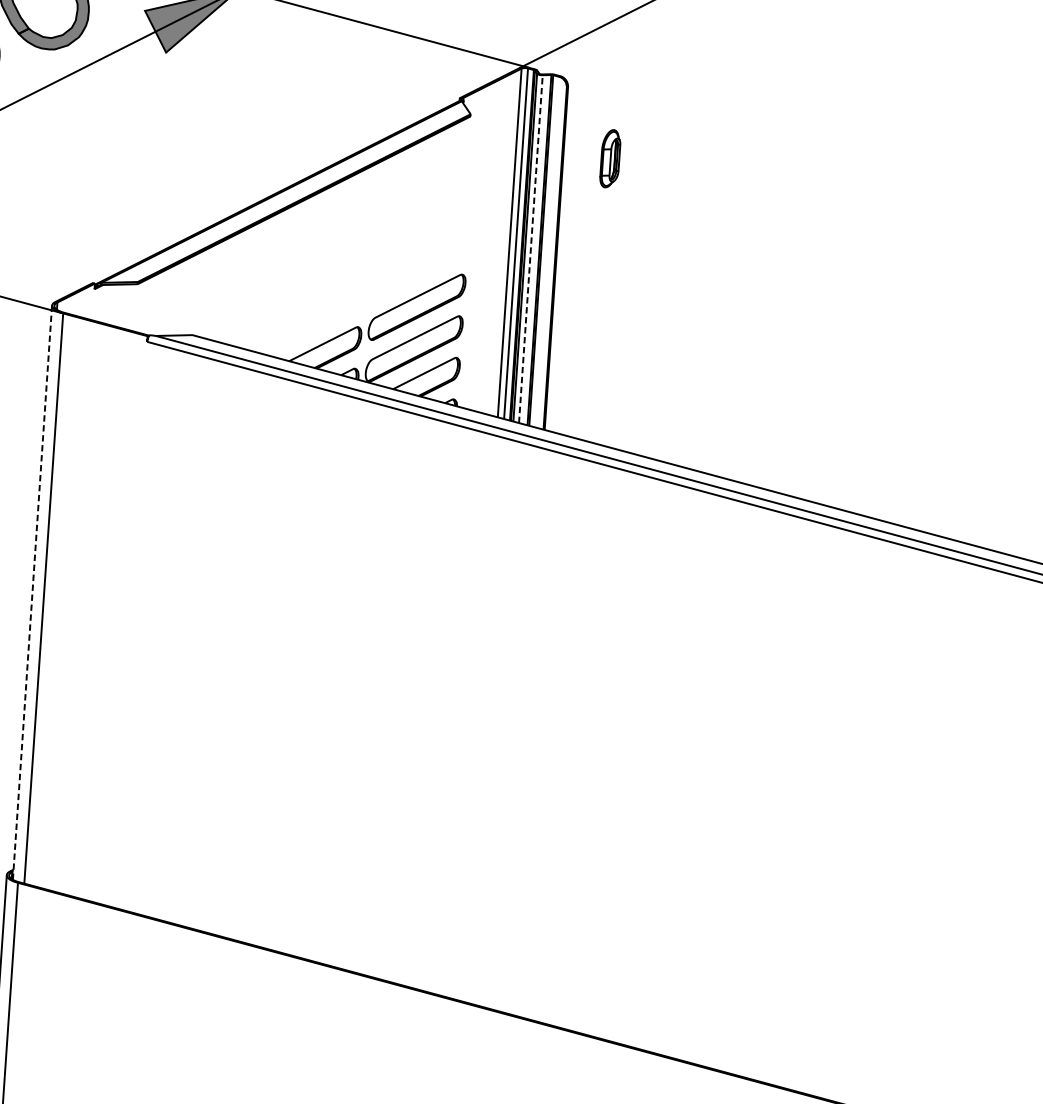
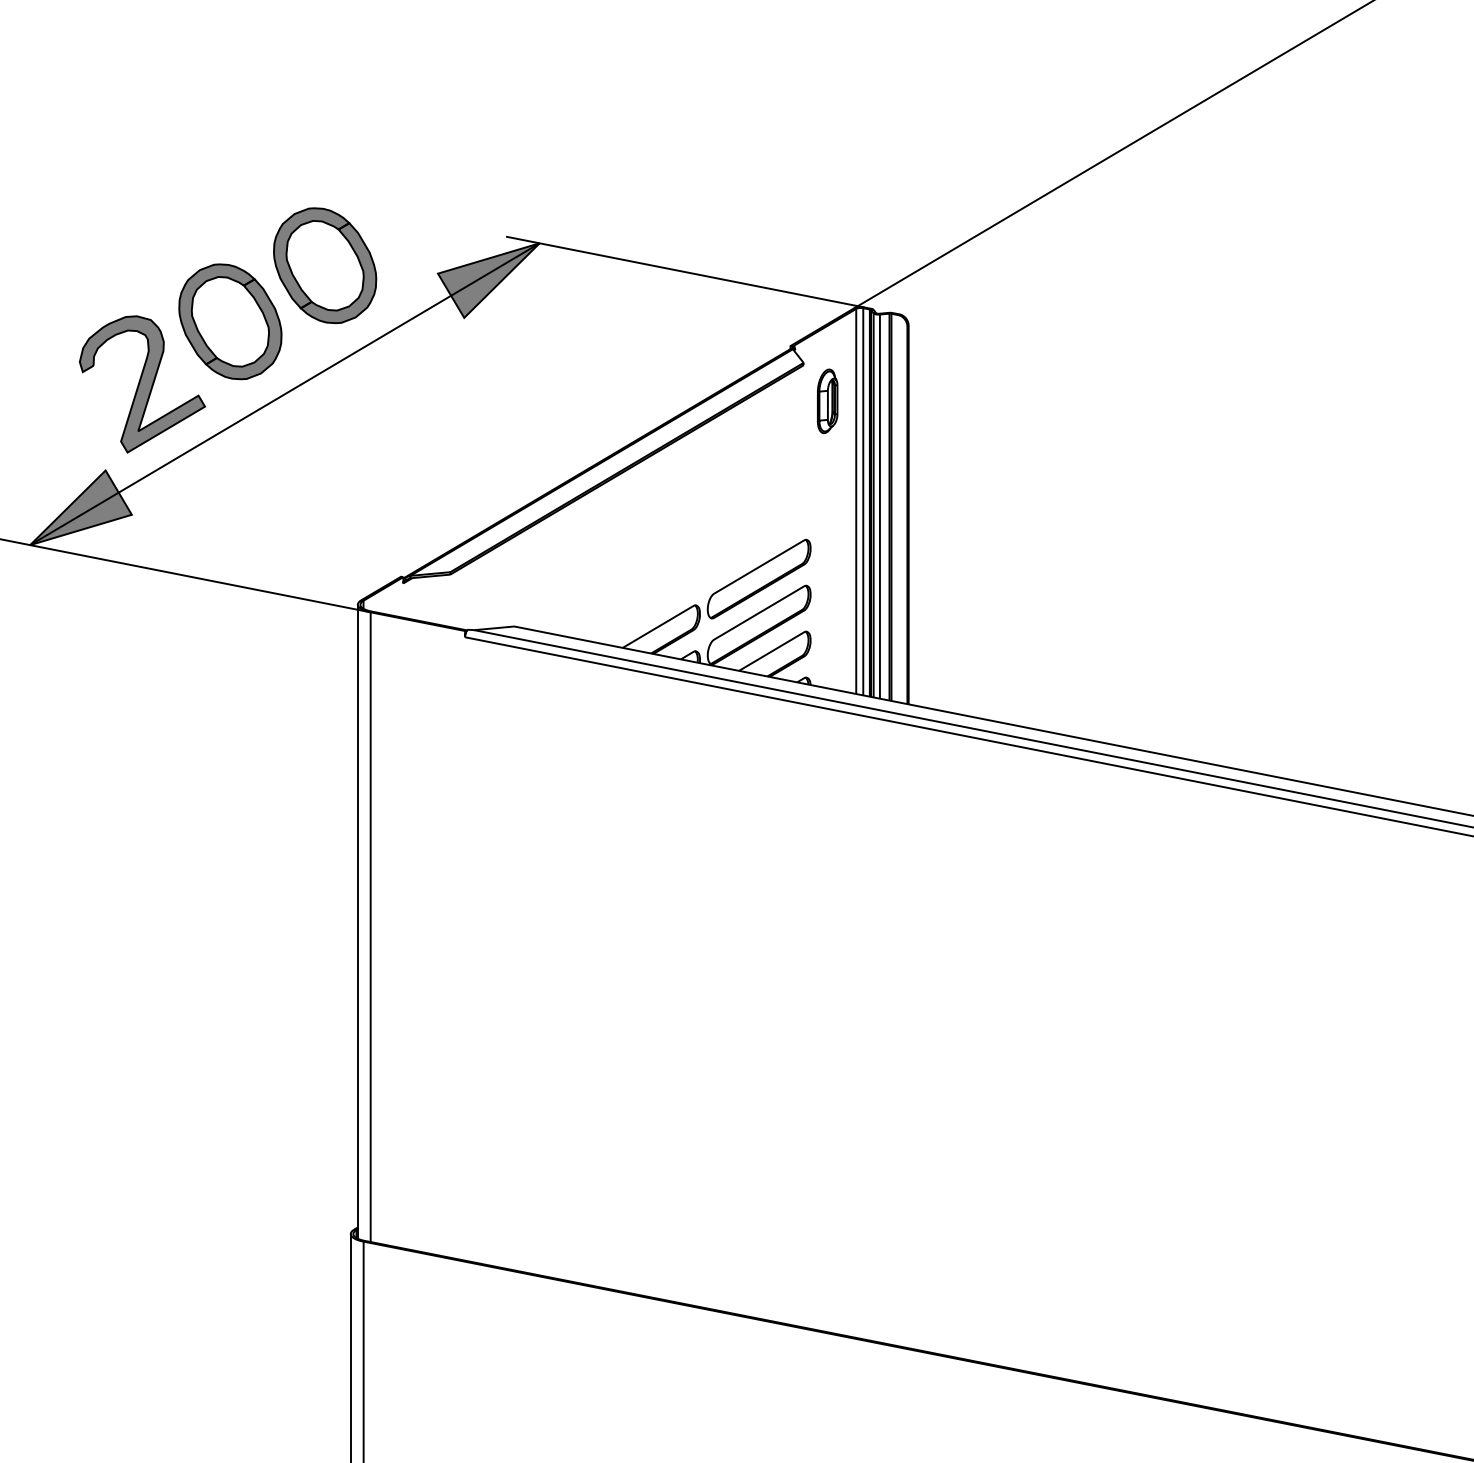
part: (610, 158) -> (827, 400), moved
line: (530, 248) -> (879, 505), dashed -> solid
line: (32, 592) -> (357, 921), dashed -> solid

